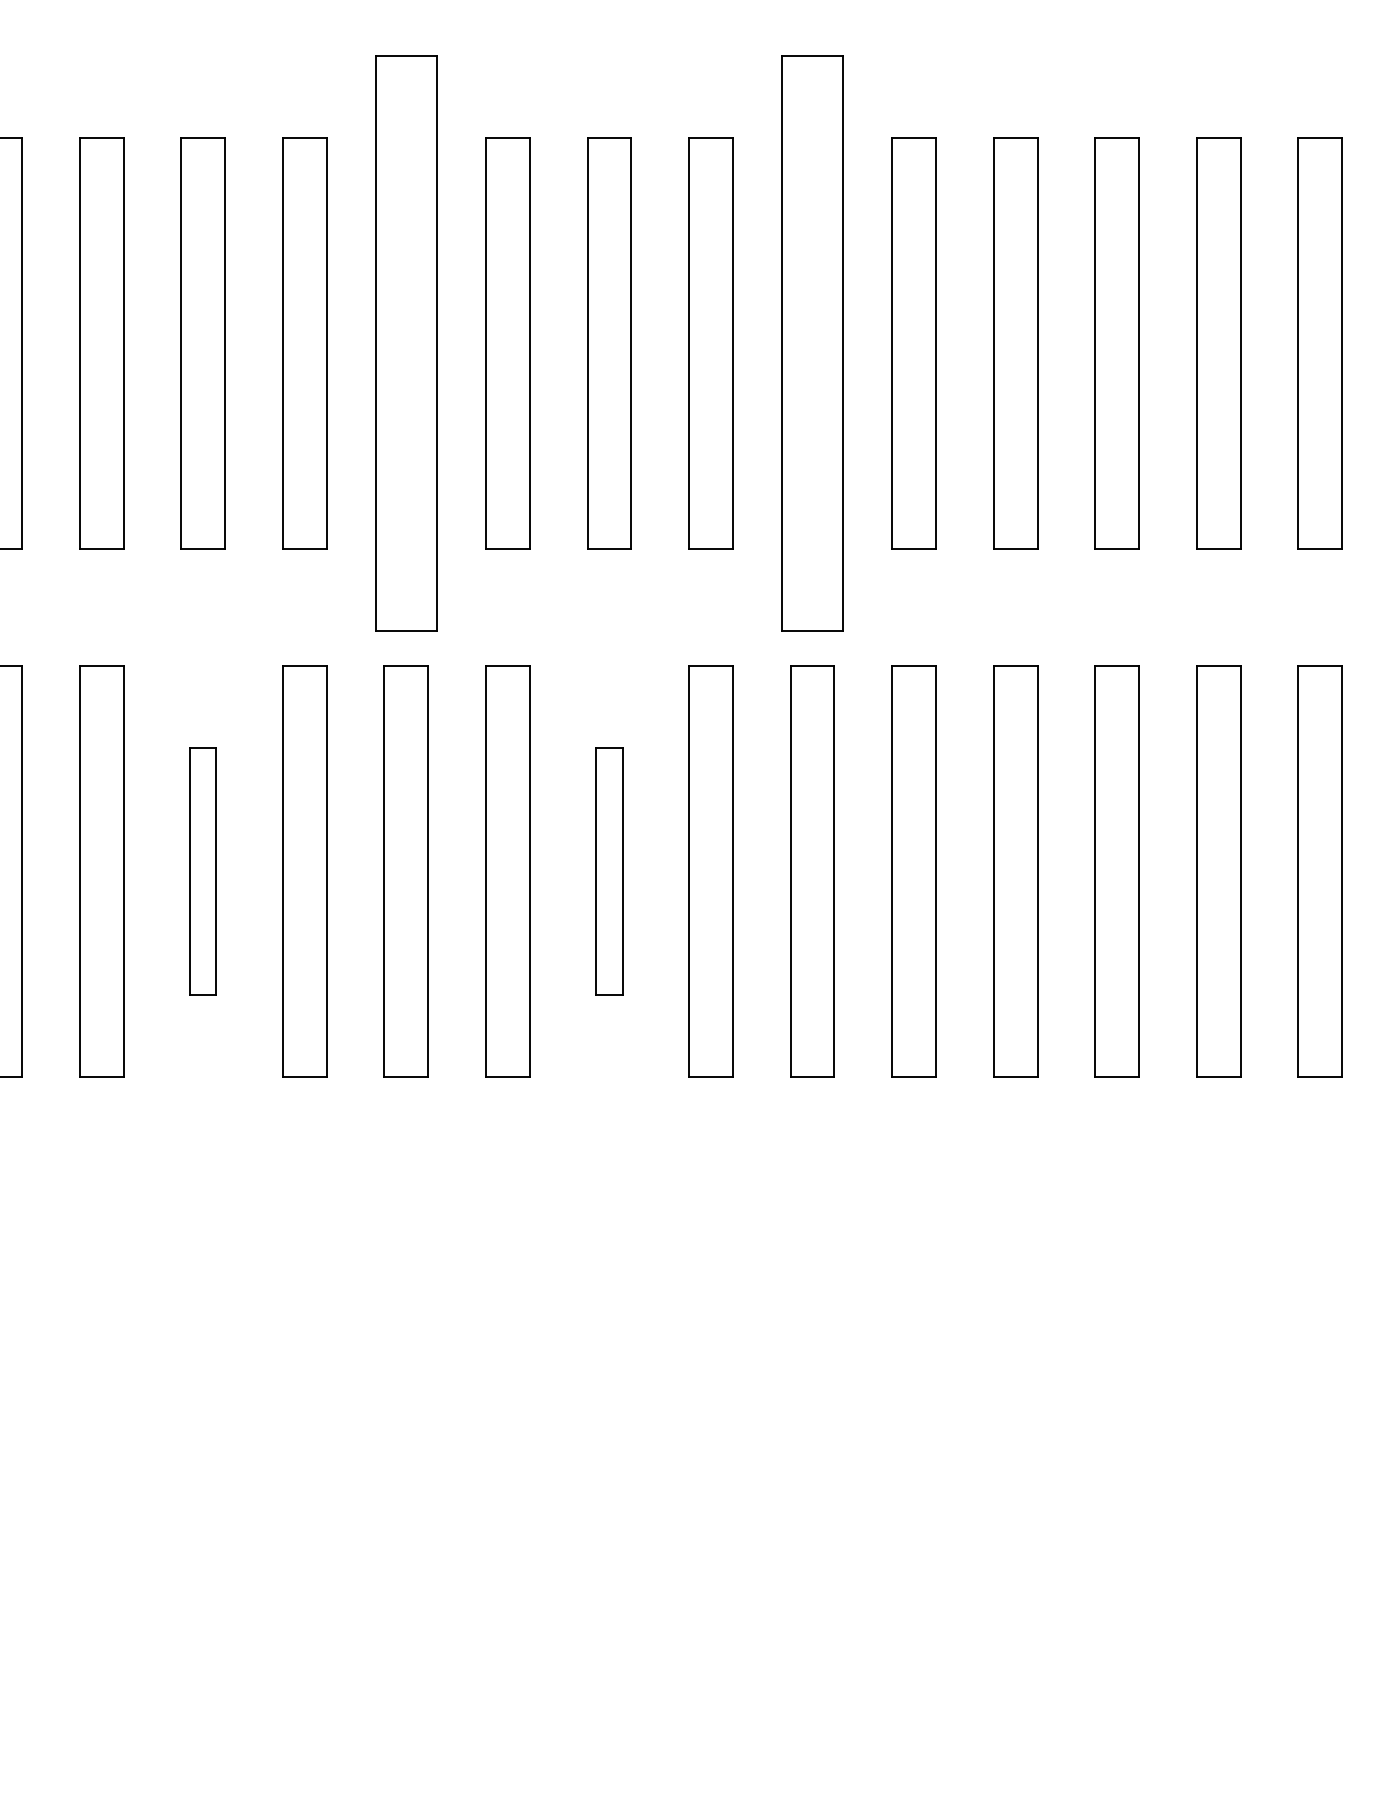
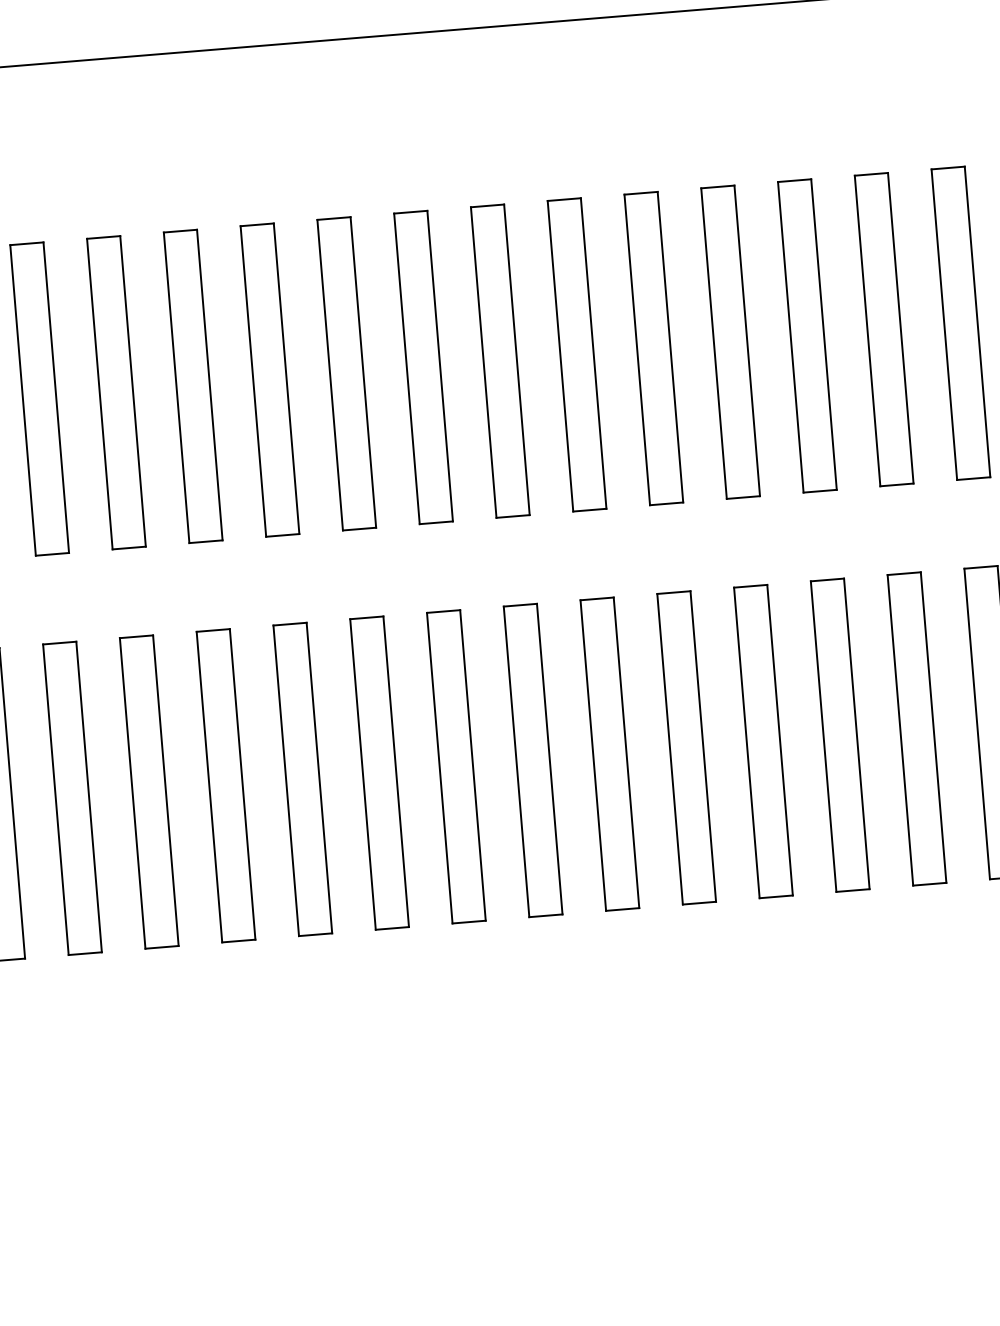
part: (405, 343) -> (192, 386), size x0.71
part: (812, 343) -> (500, 361), size x0.71
part: (202, 871) -> (71, 798), size x1.67
part: (609, 871) -> (379, 773), size x1.67

